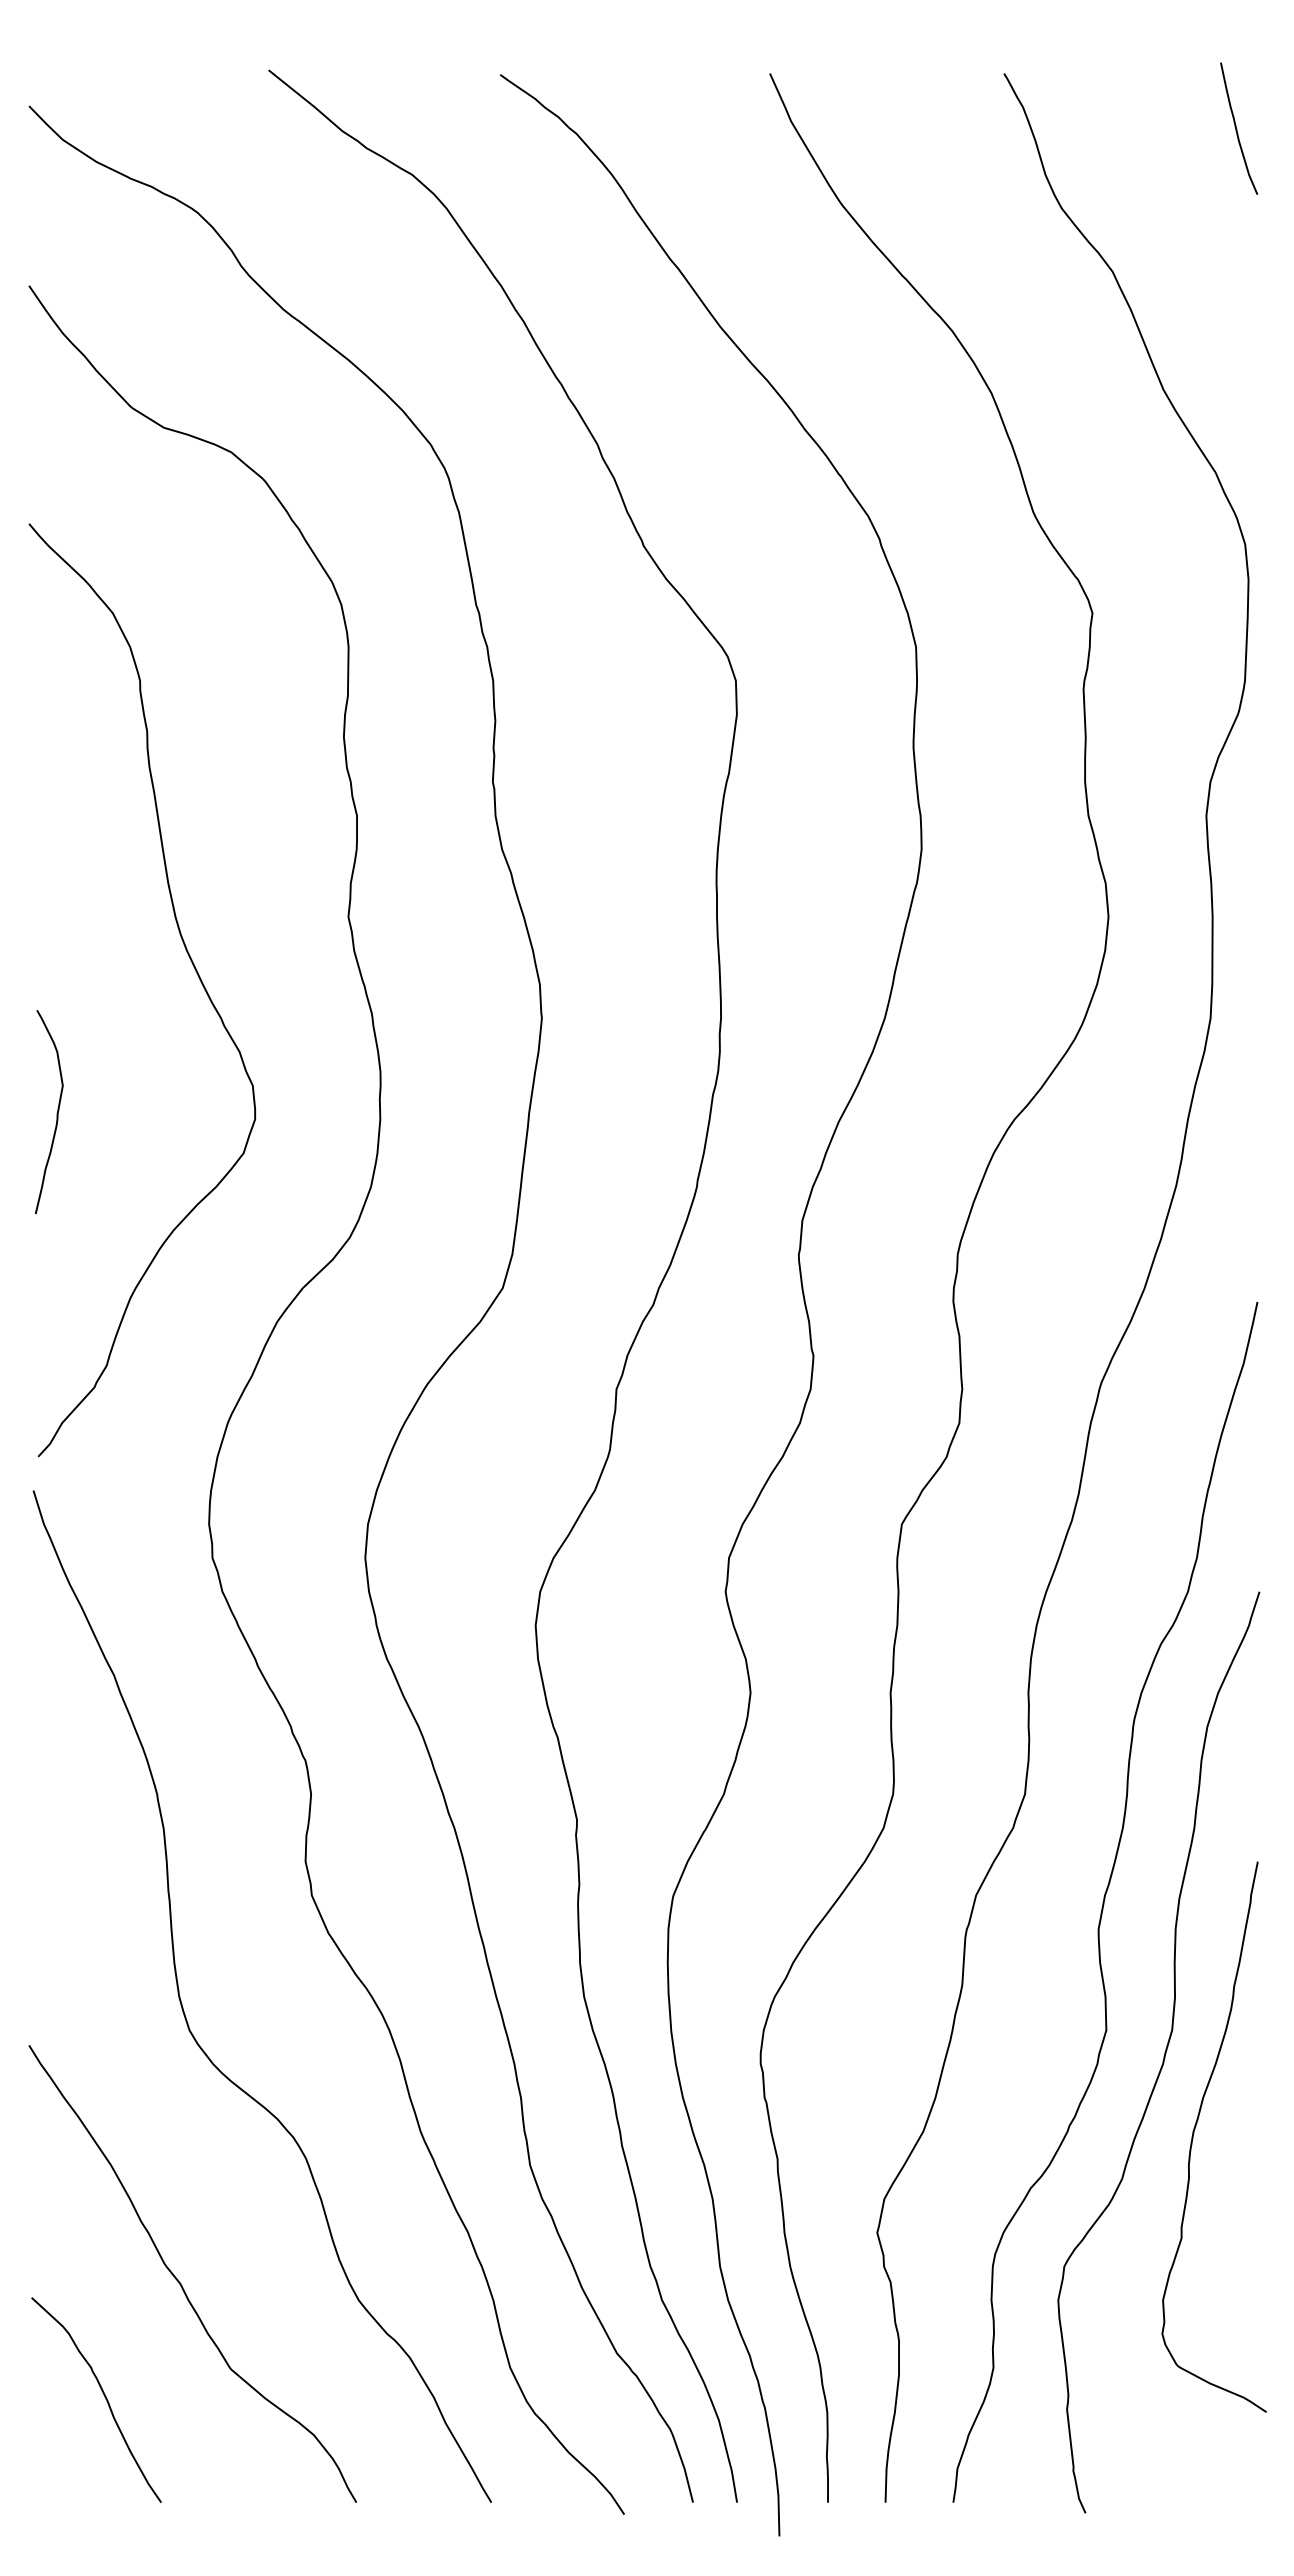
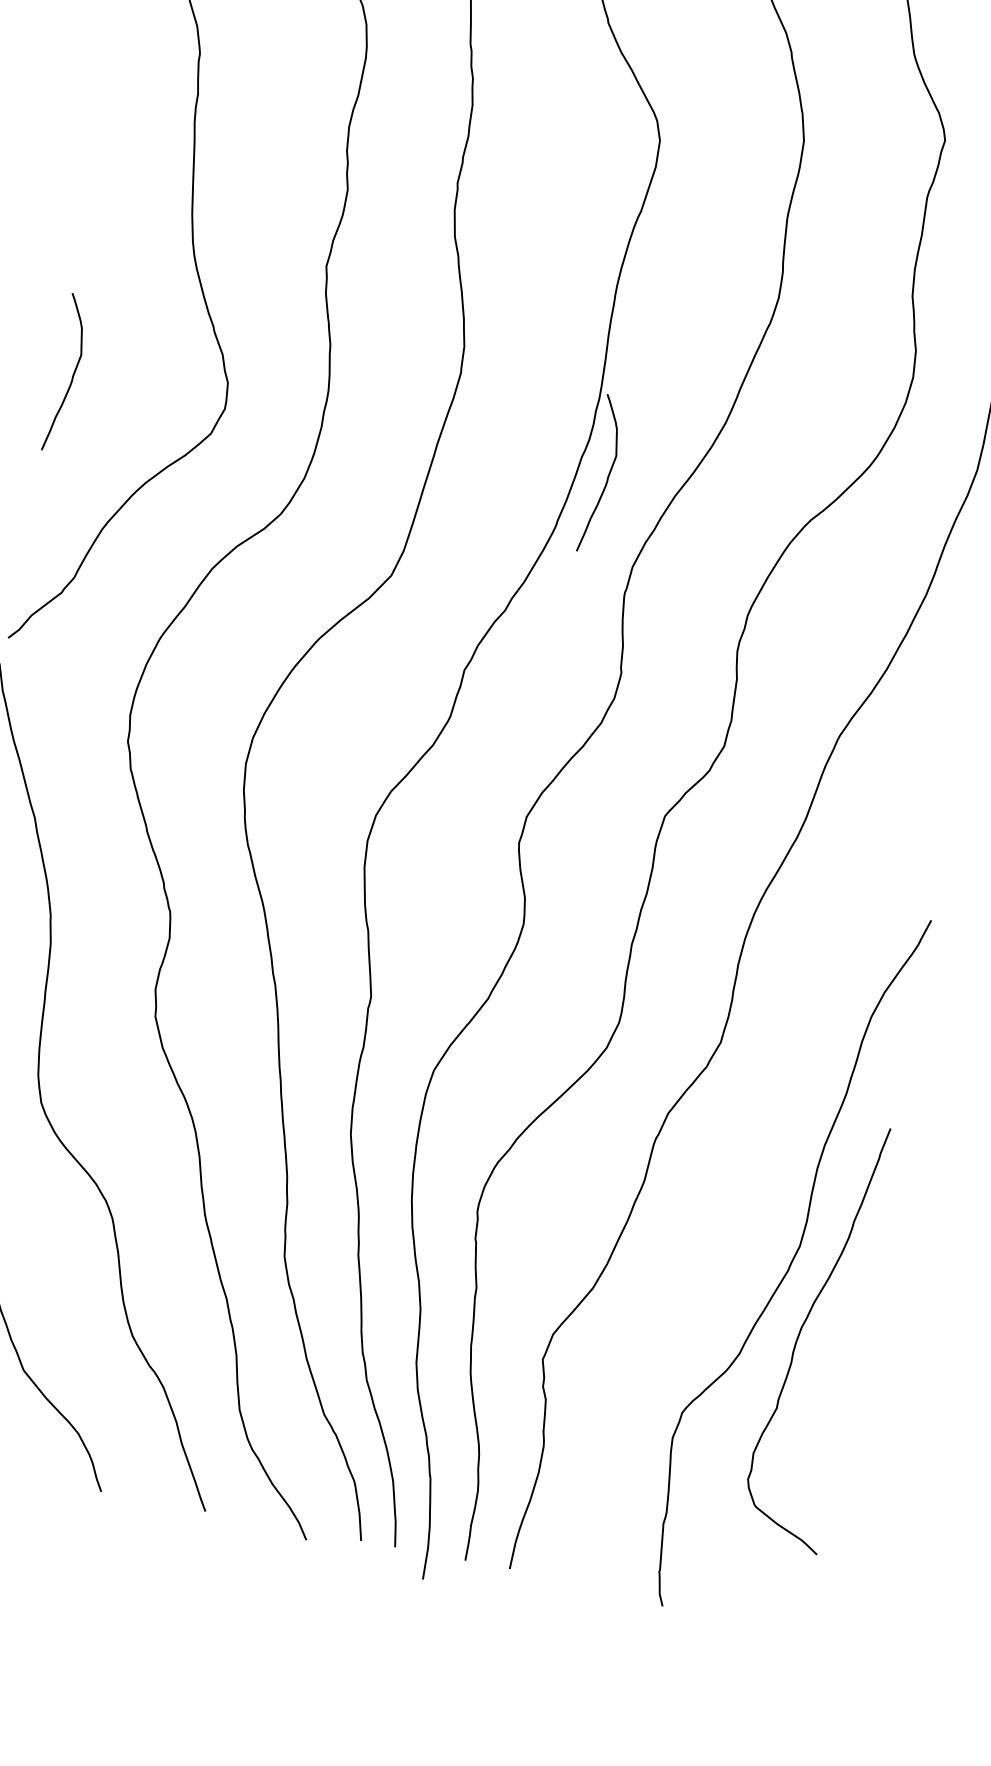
curve: (749, 1113) -> (607, 476), added
curve: (1104, 1902) -> (766, 1137), removed

